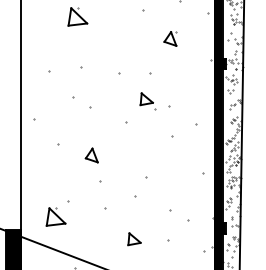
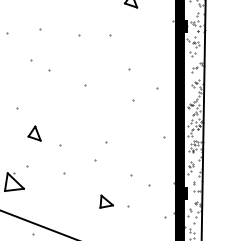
part: (147, 101) -> (107, 64), removed
part: (91, 155) -> (34, 133), moved
part: (134, 239) -> (106, 201), moved

